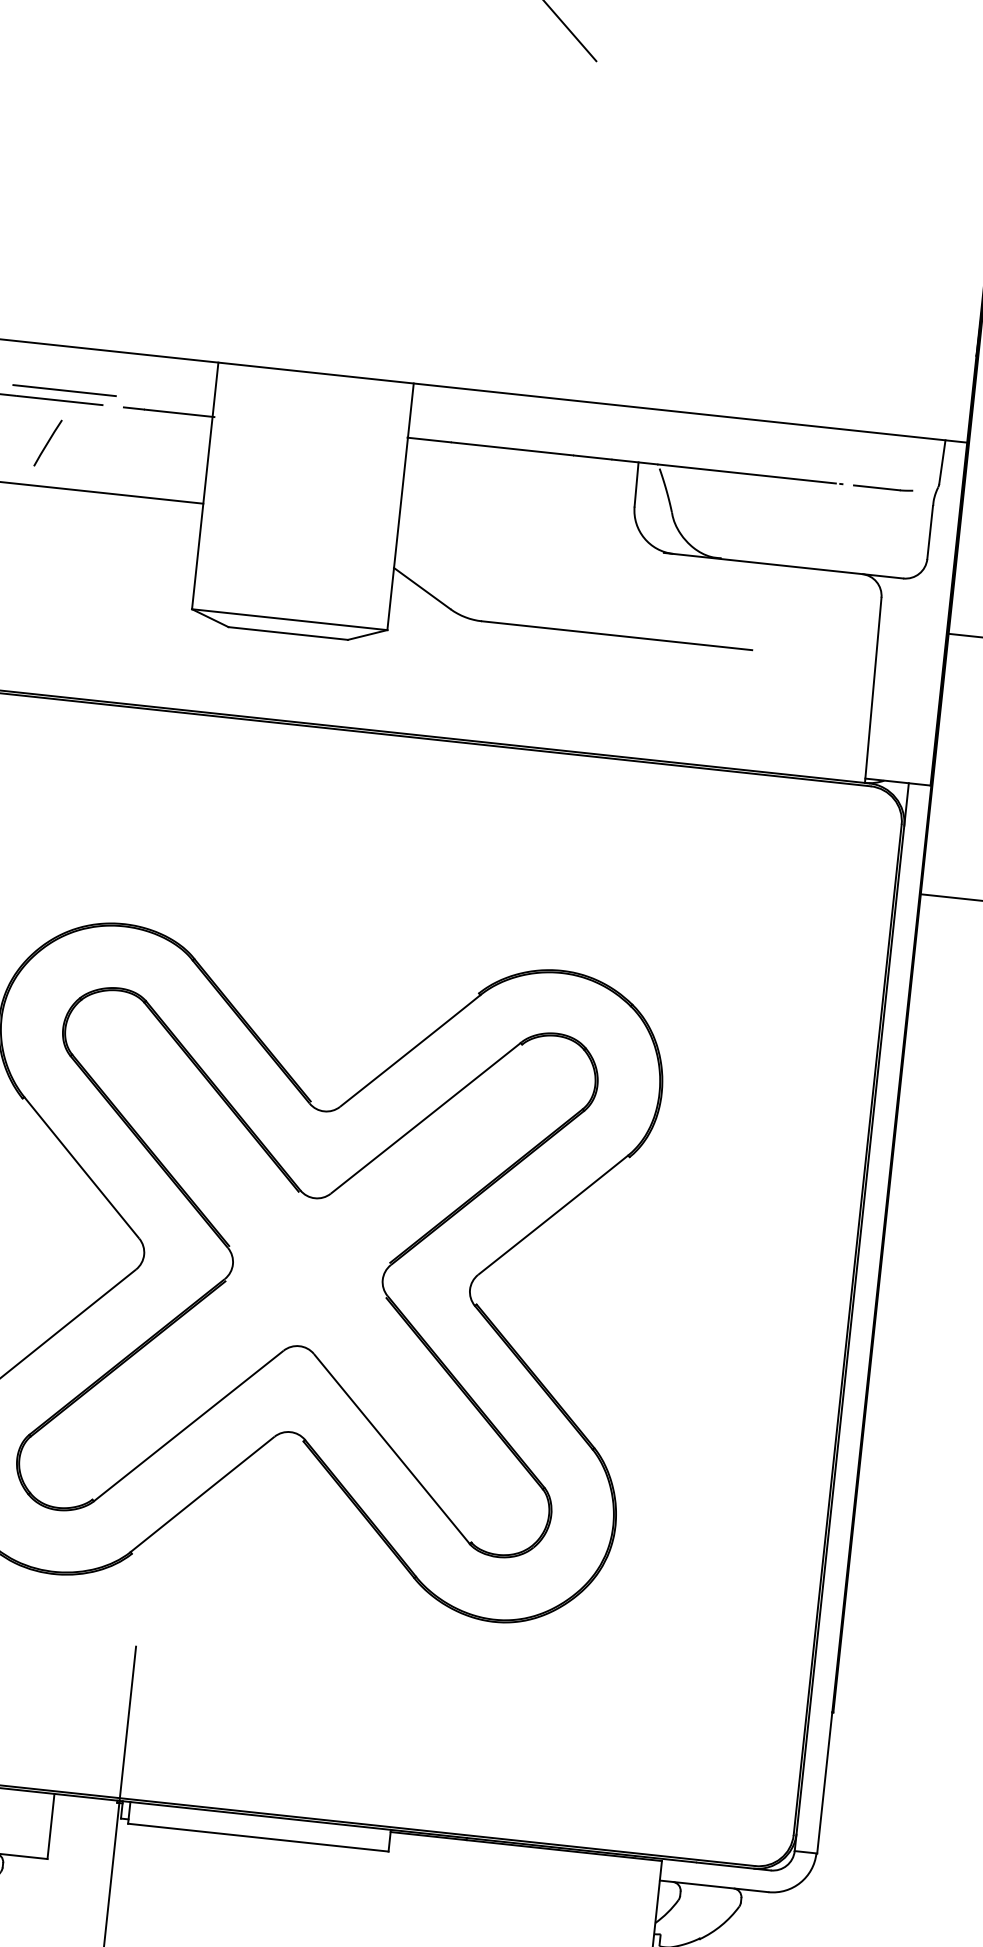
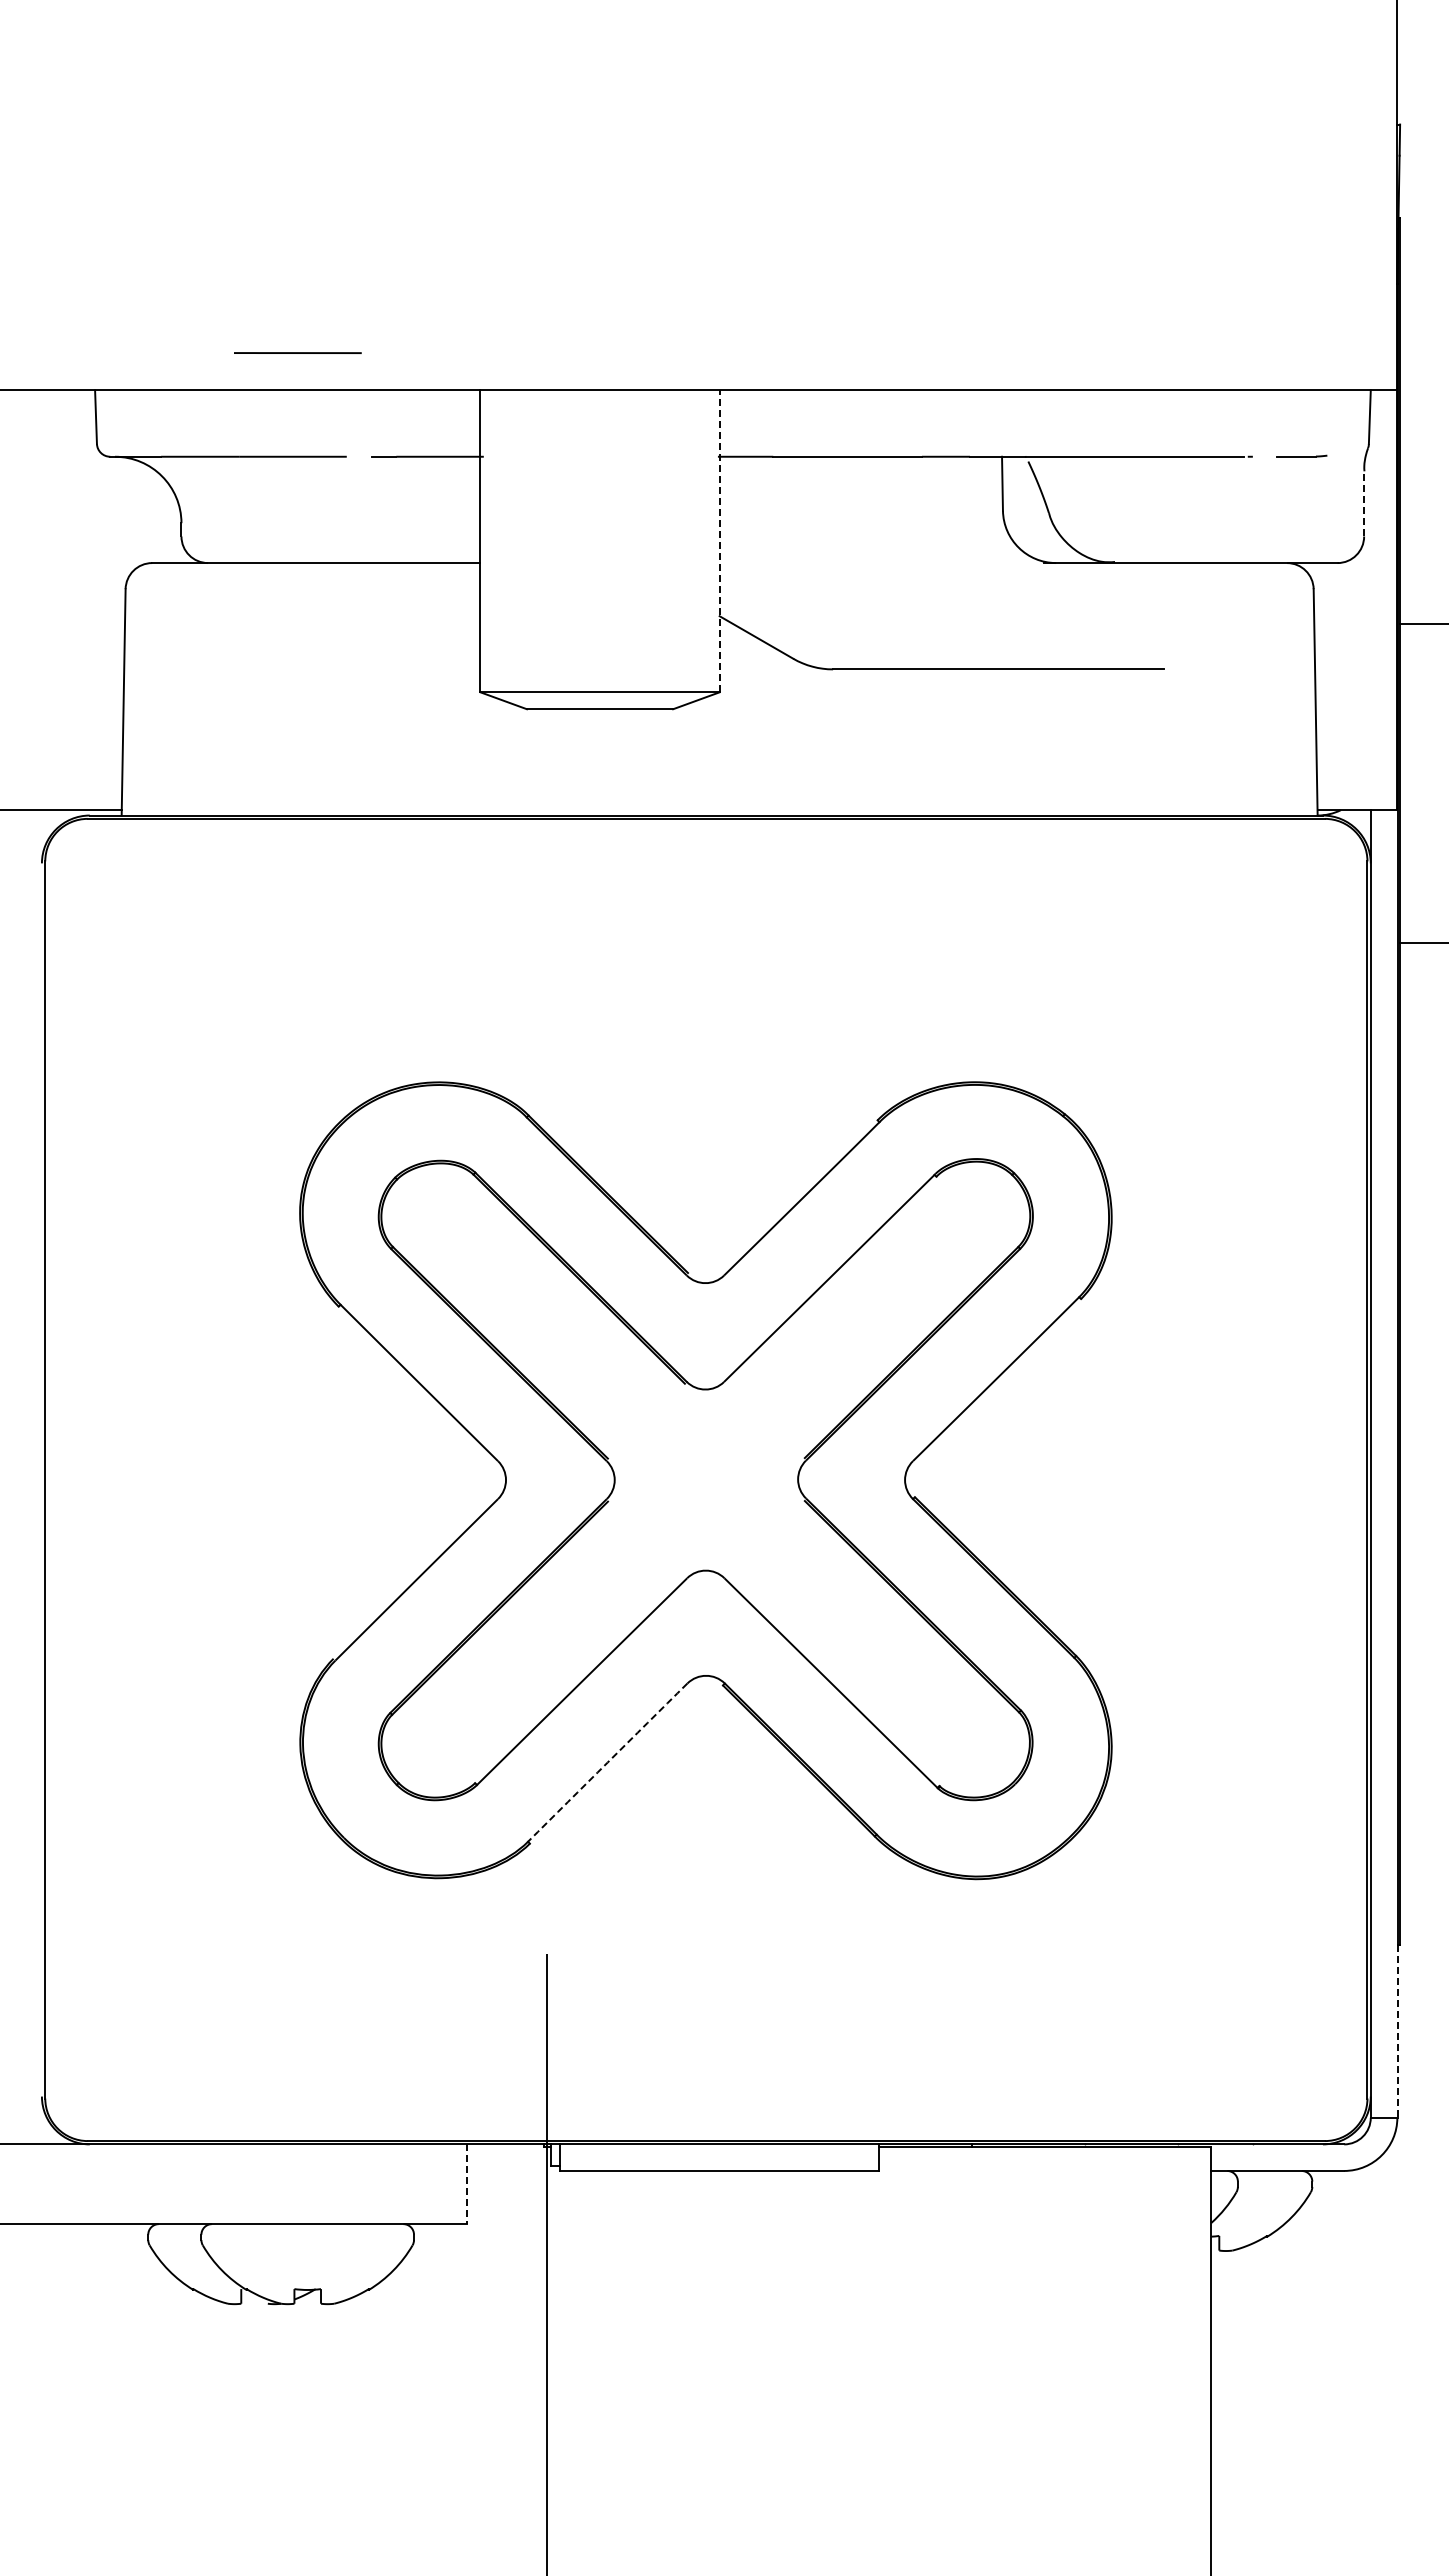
line: (64, 390) -> (297, 352), moved
line: (47, 442) -> (284, 509), removed
part: (883, 487) -> (1301, 455), size x0.7
line: (400, 506) -> (719, 541), solid -> dashed
line: (930, 532) -> (1364, 503), solid -> dashed
arc: (202, 1494) -> (607, 1762), solid -> dashed
line: (824, 1783) -> (1398, 2031), solid -> dashed
line: (51, 1826) -> (467, 2184), solid -> dashed

